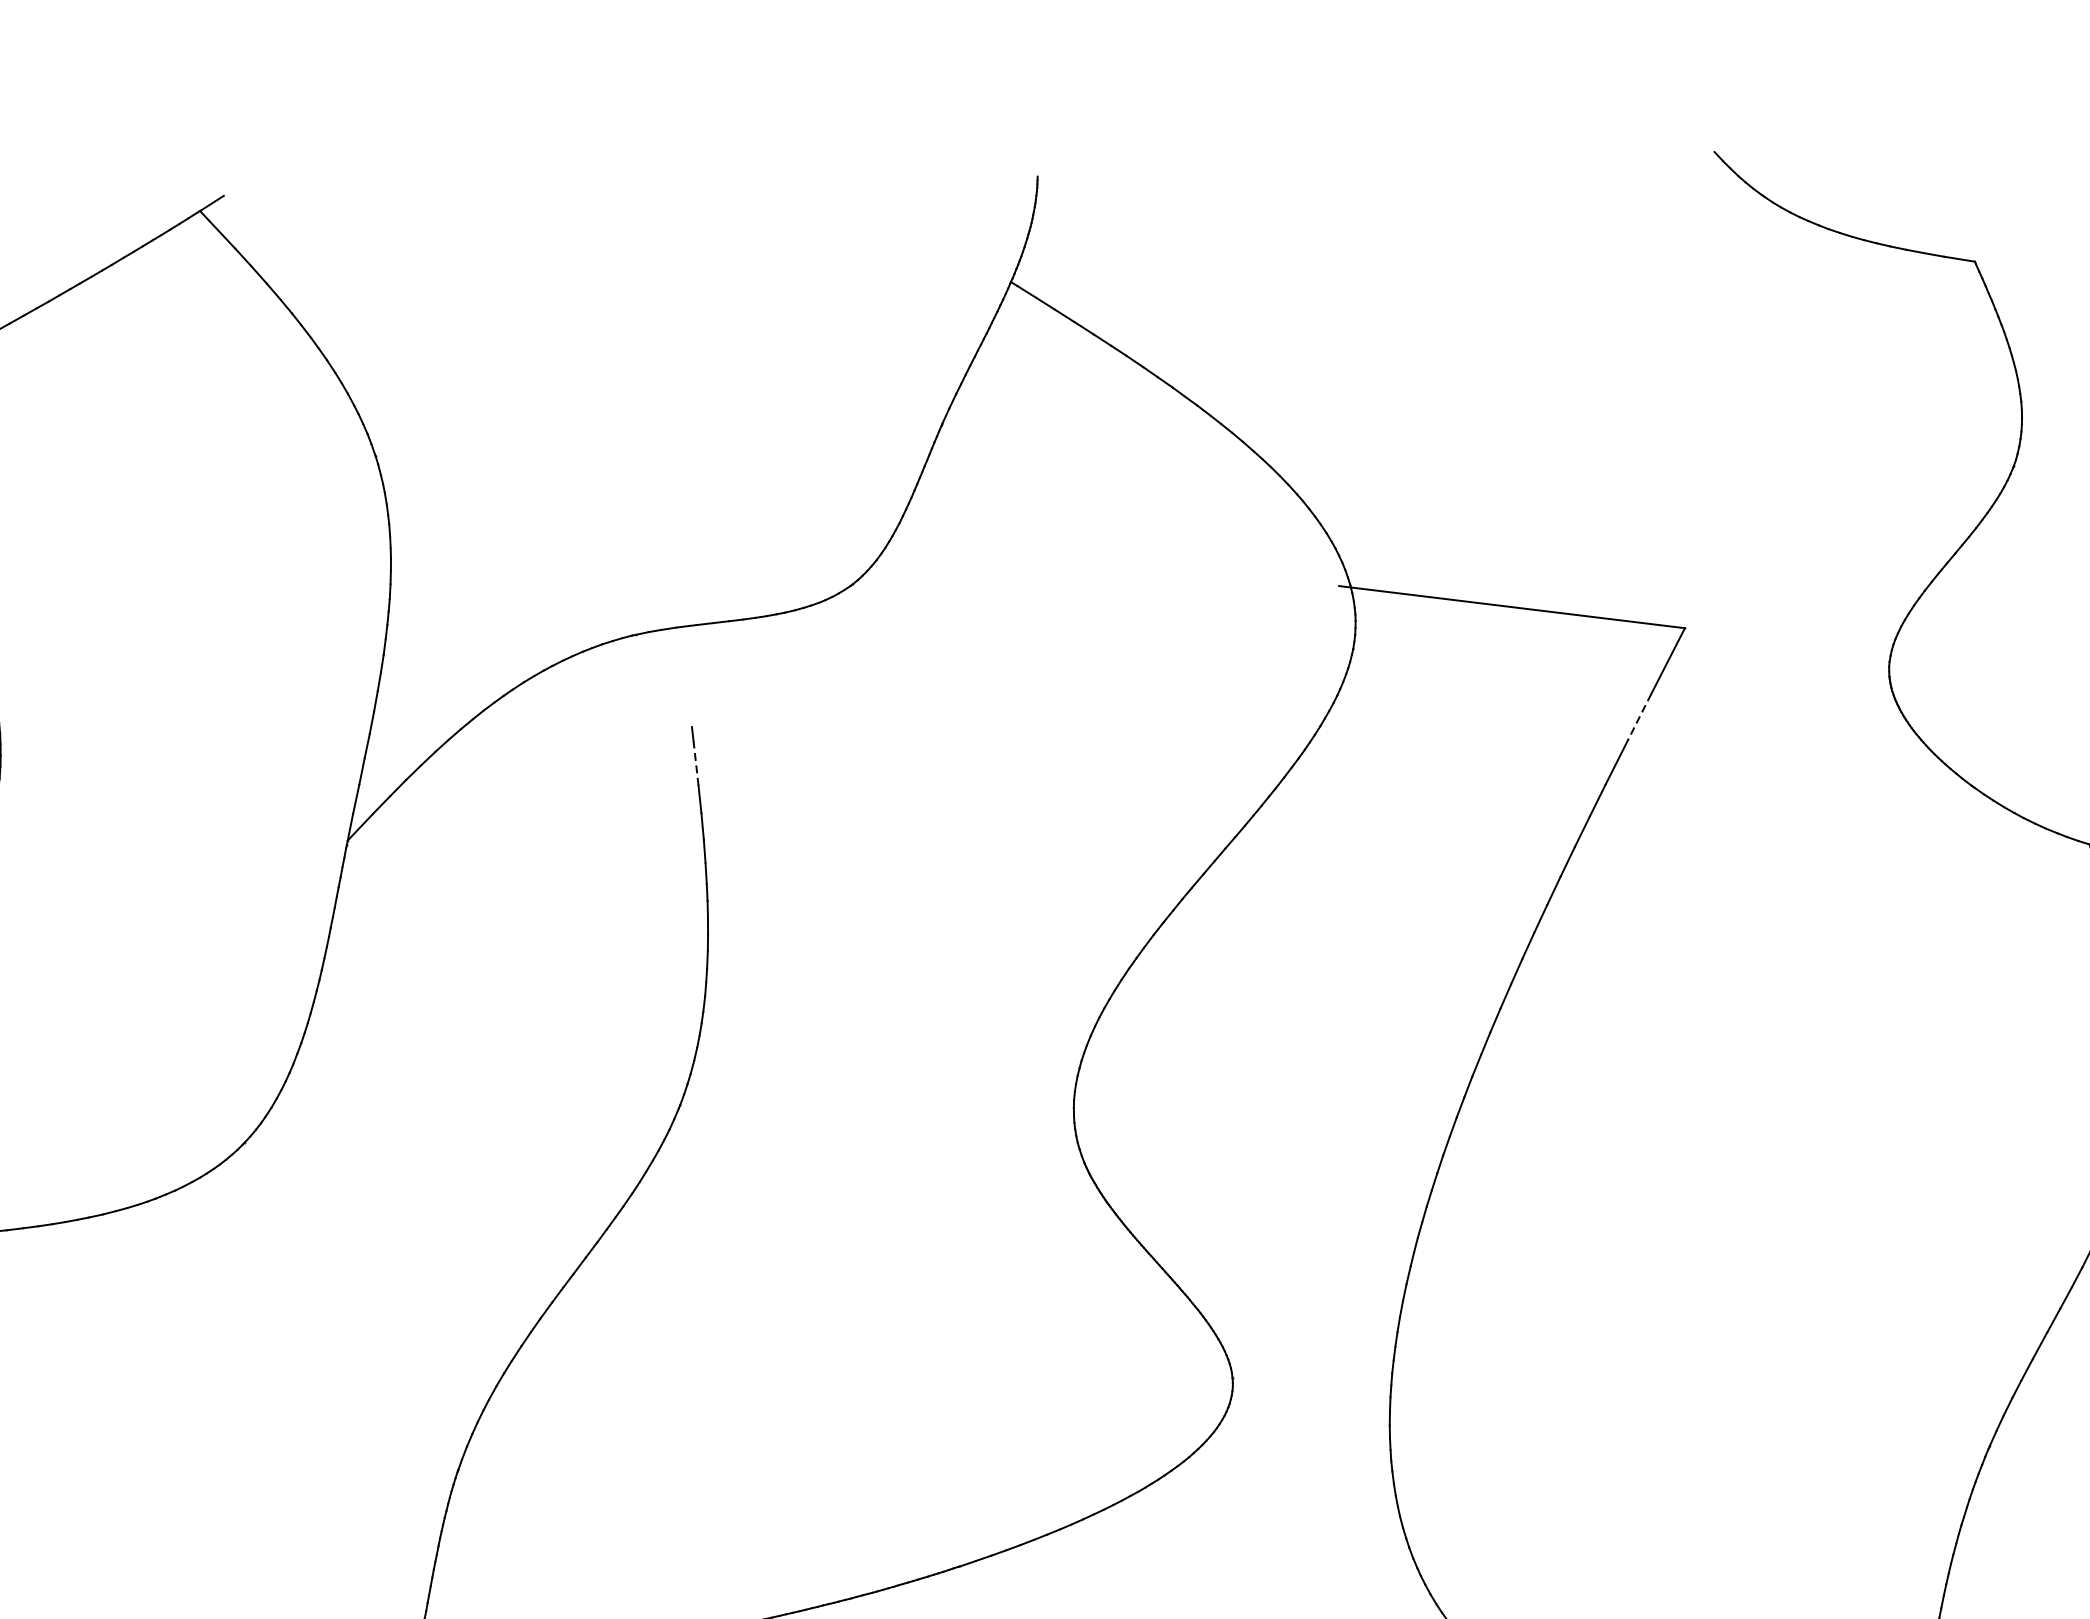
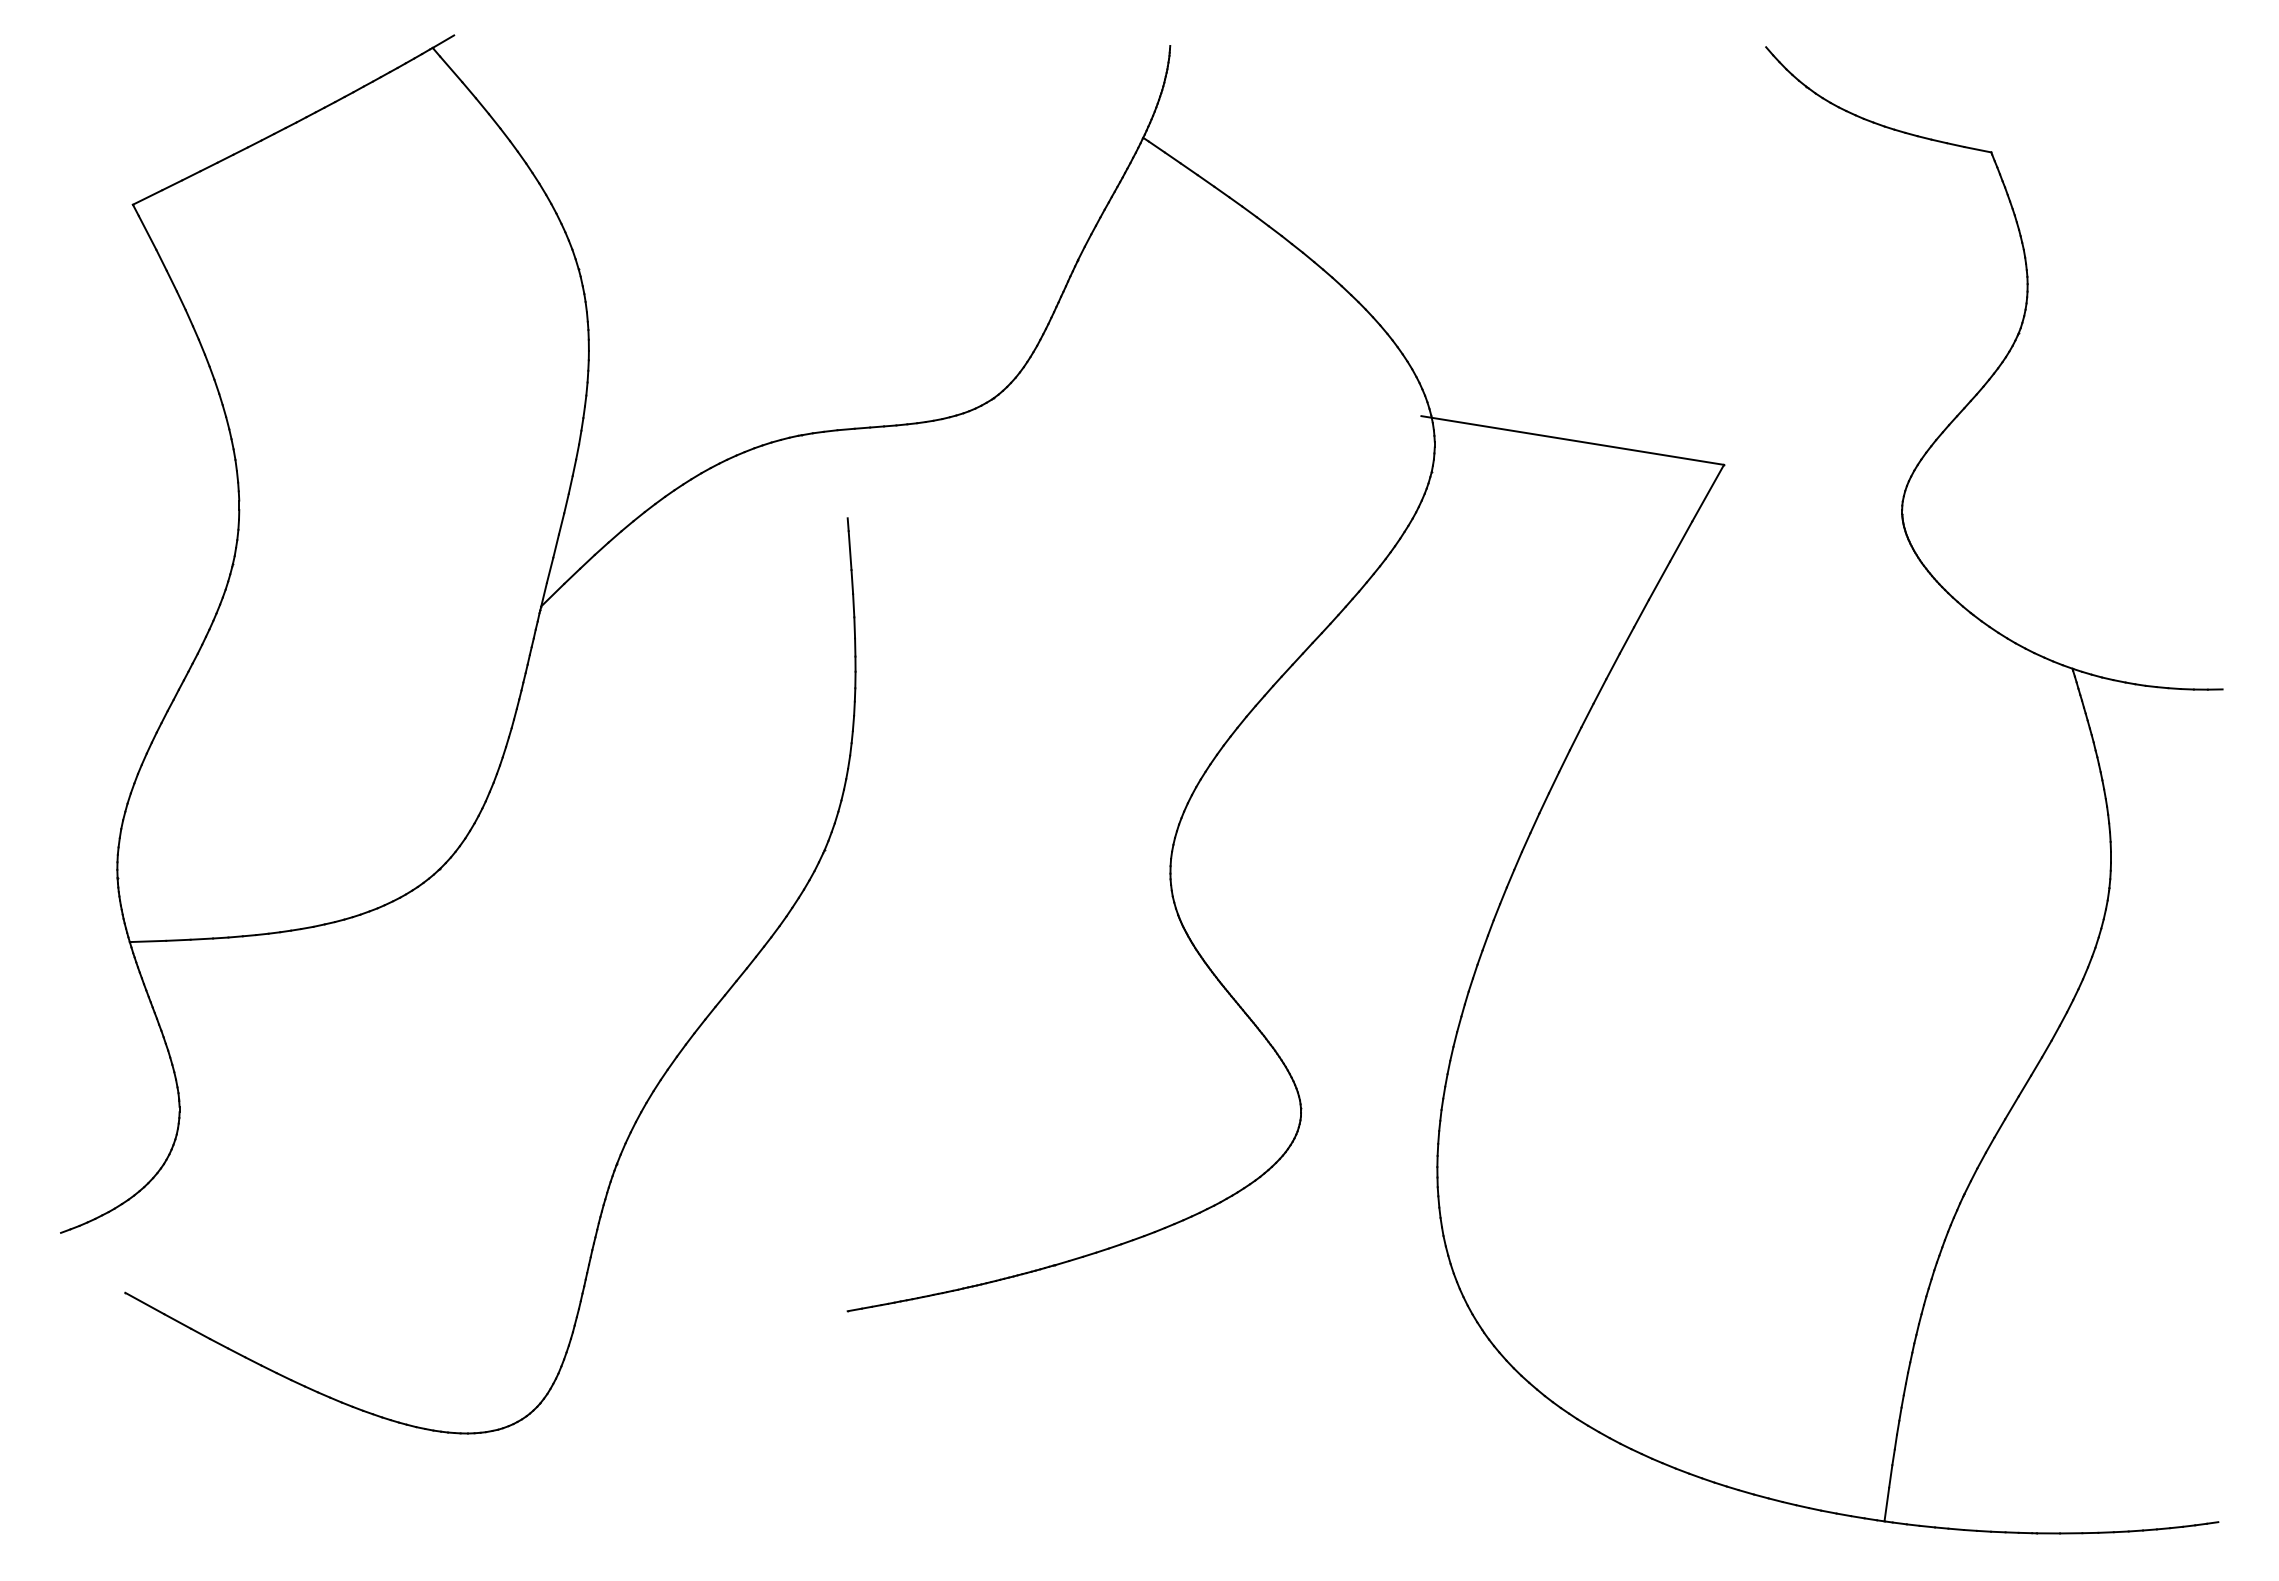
line: (1639, 717) -> (1681, 541), dashed -> solid
line: (696, 763) -> (850, 550), dashed -> solid

